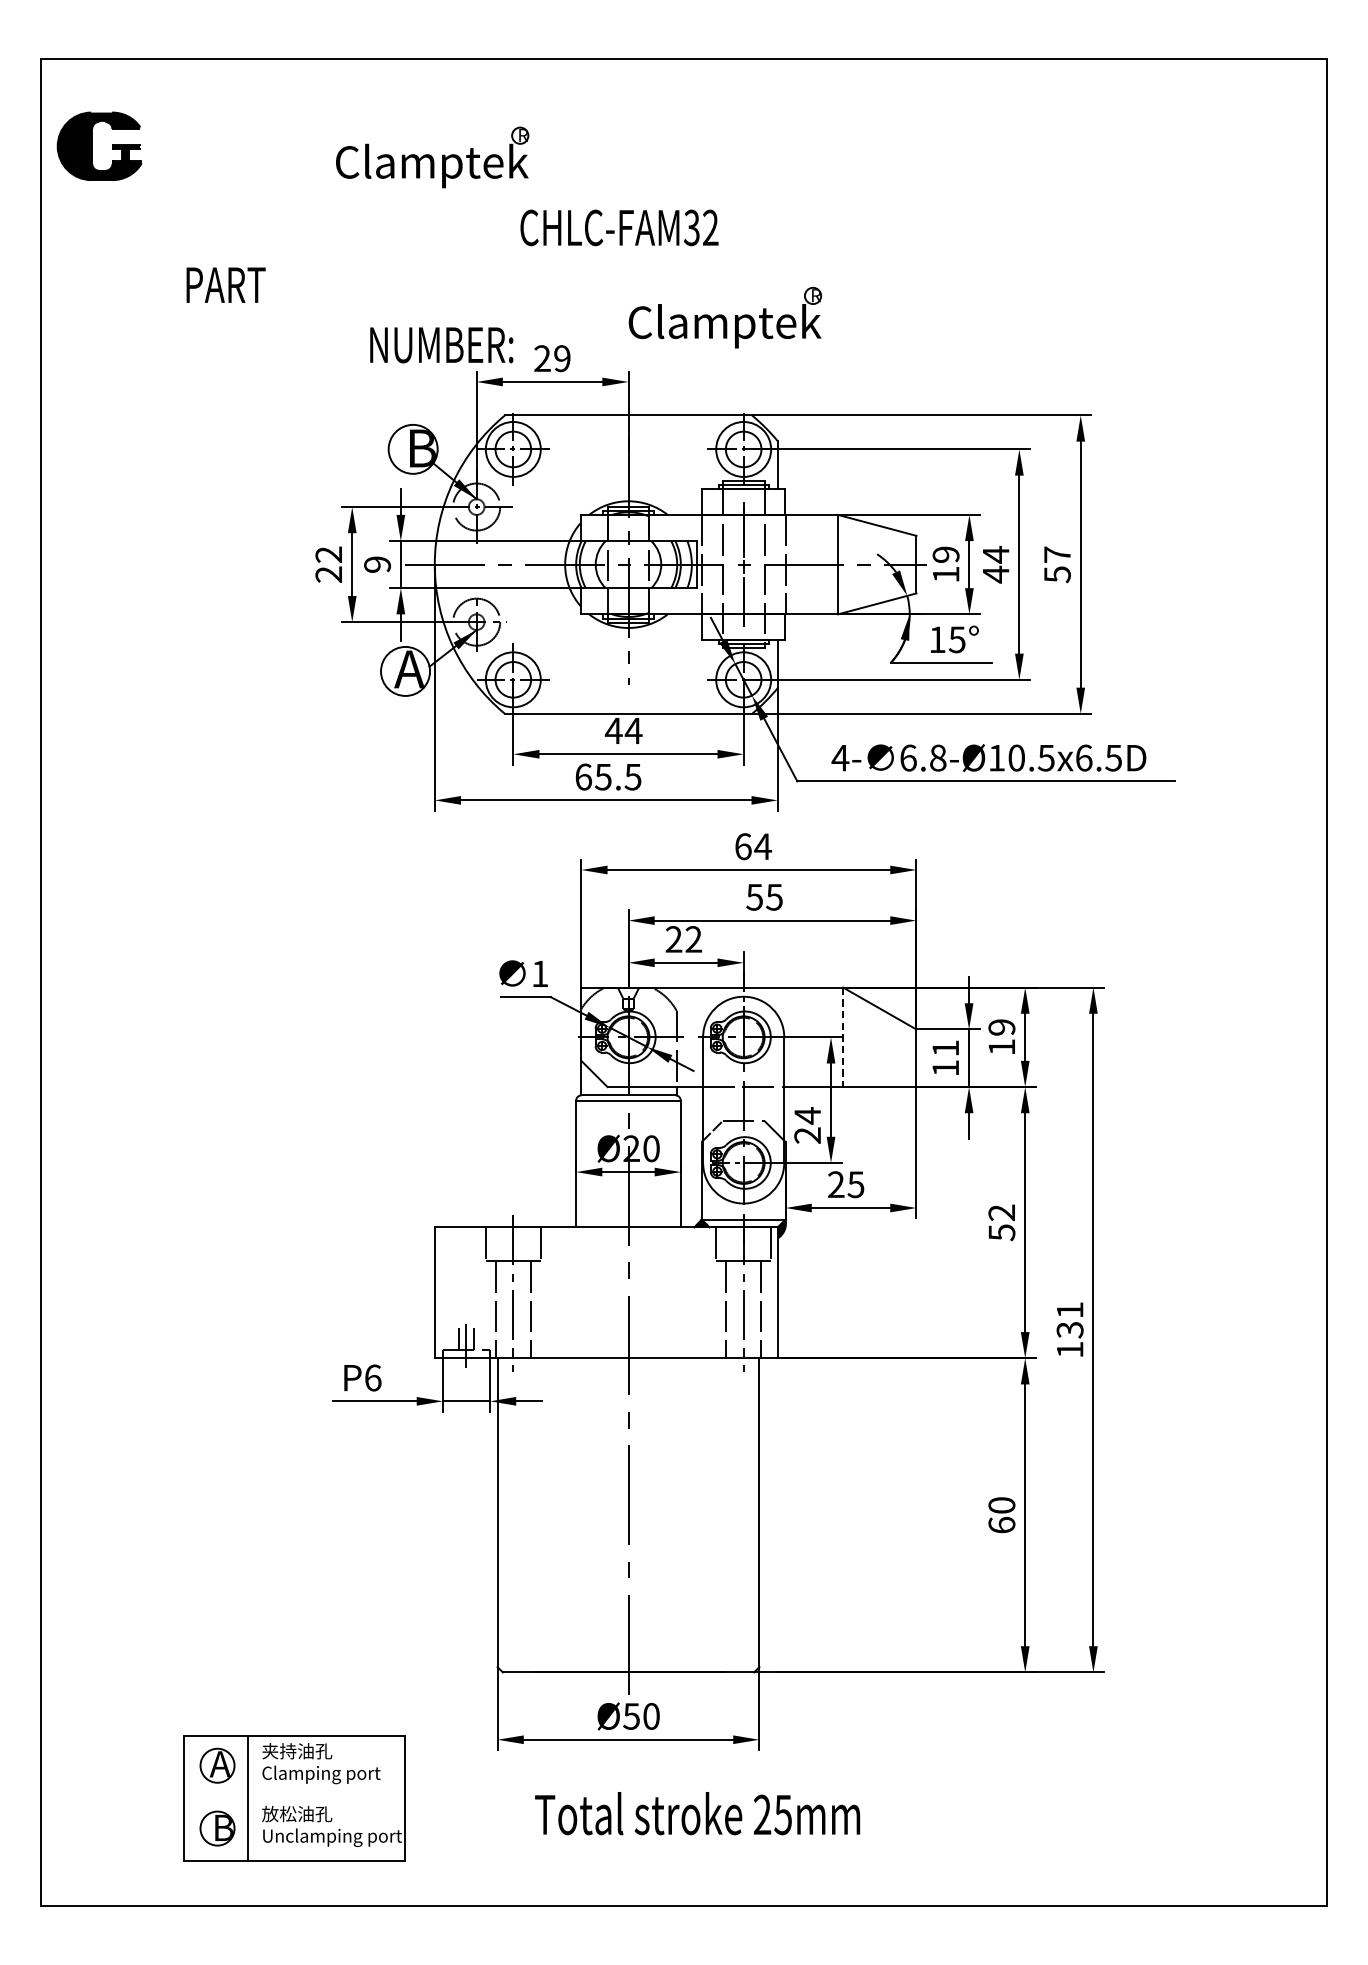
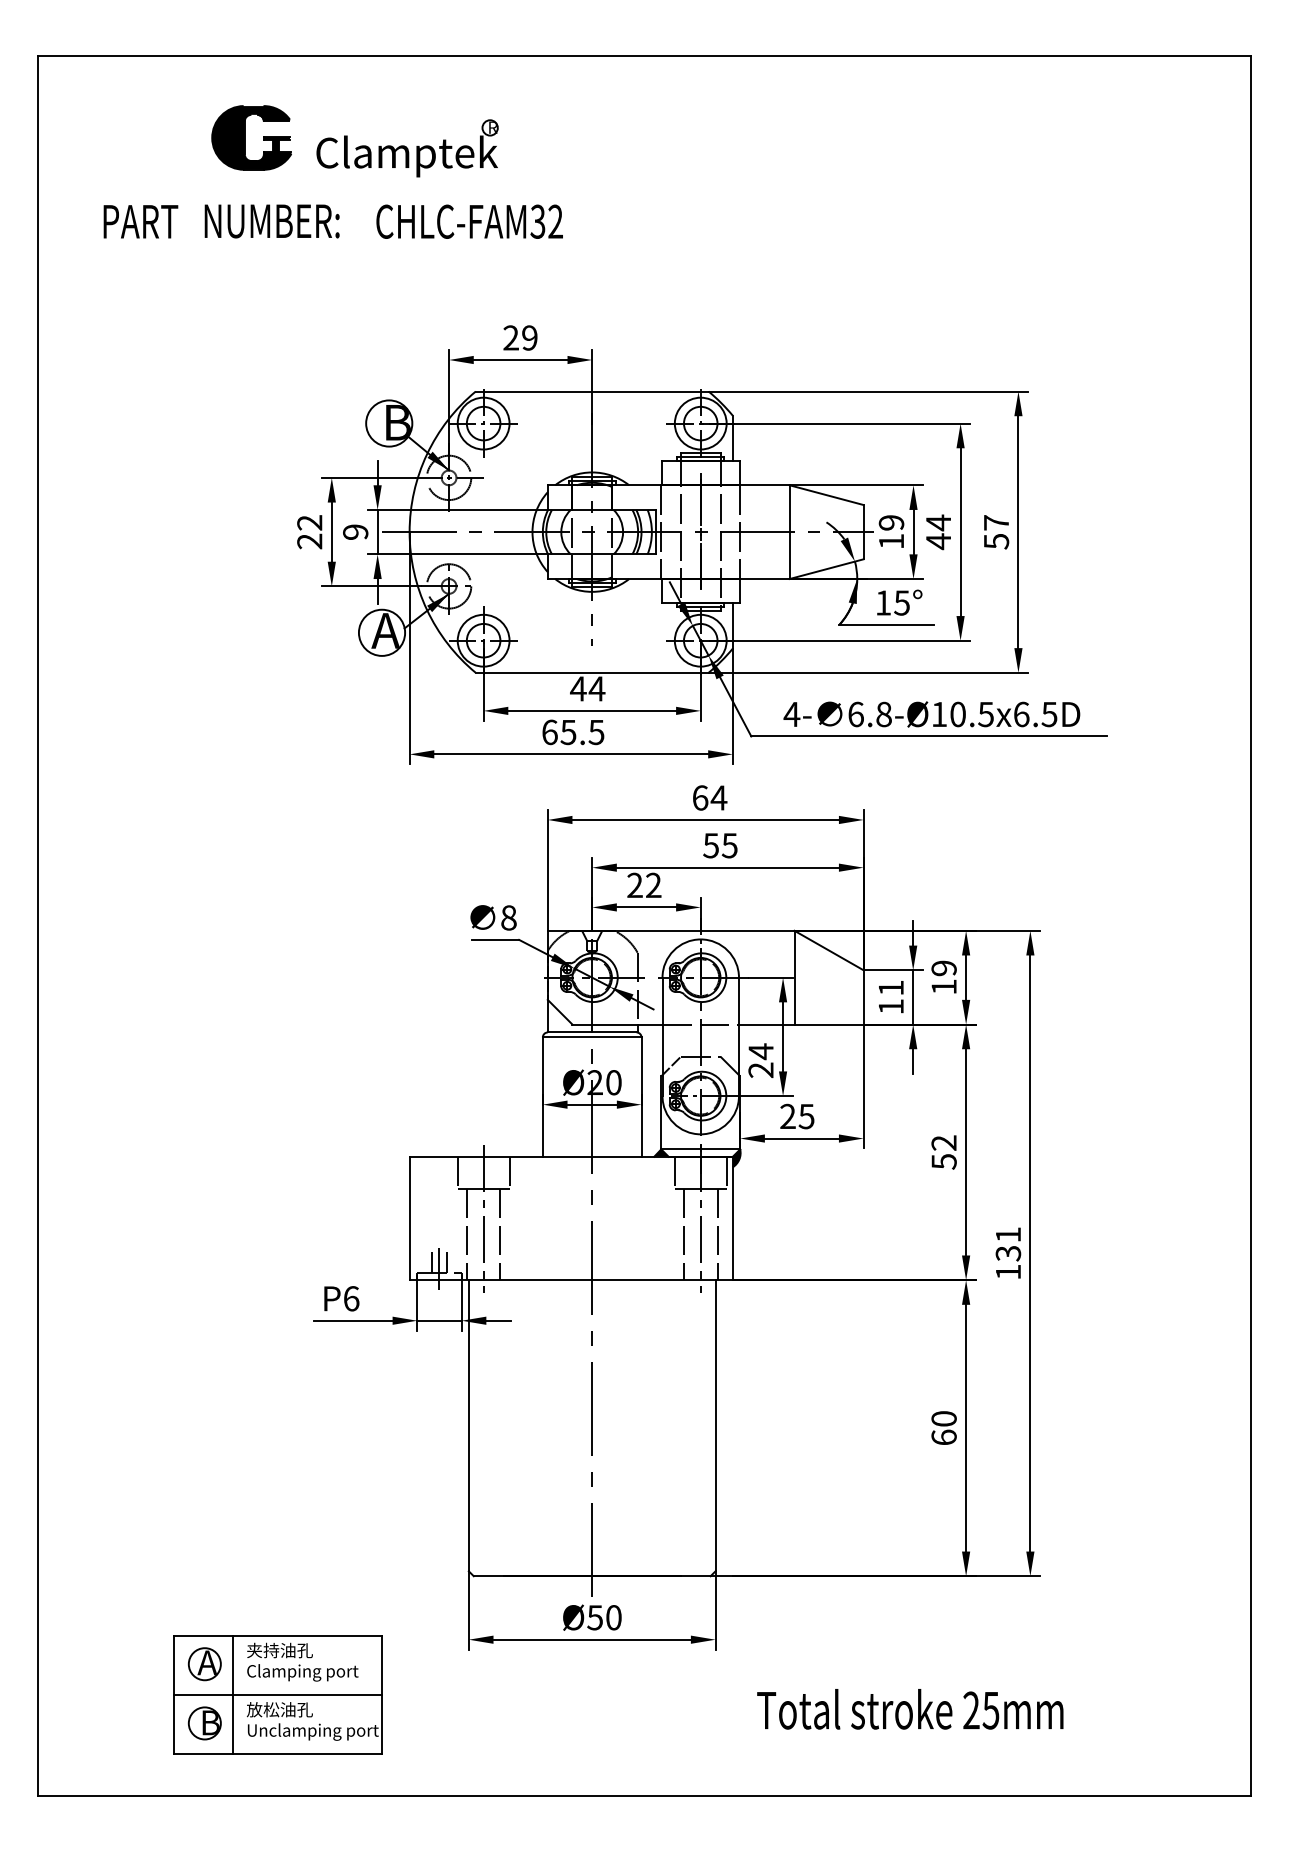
part: (99, 145) -> (251, 137), moved
text: (619, 227) -> (469, 221), moved
text: (225, 284) -> (140, 221), moved
part: (725, 317) -> (683, 299), removed
text: (441, 345) -> (271, 221), moved
text: (539, 973) -> (508, 917), 1 -> 8
line: (843, 1037) -> (794, 977), dashed -> solid
line: (294, 1797) -> (277, 1694), added
text: (697, 1813) -> (910, 1709), moved

